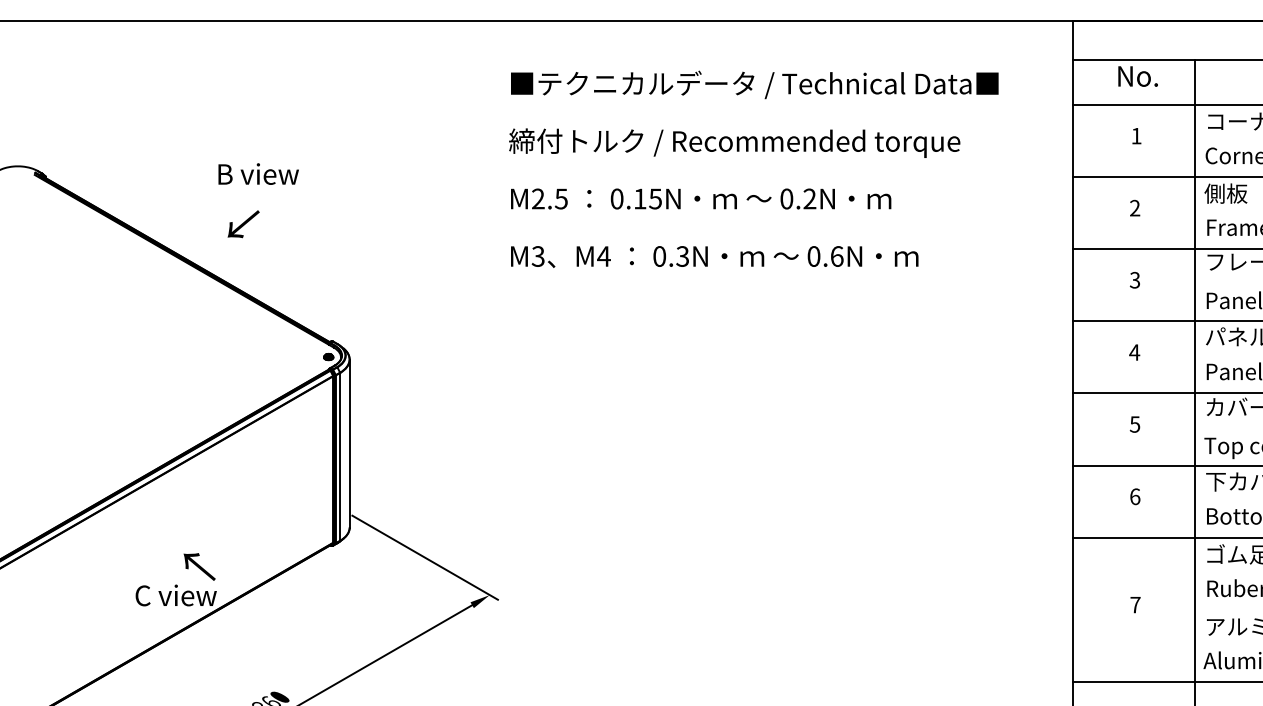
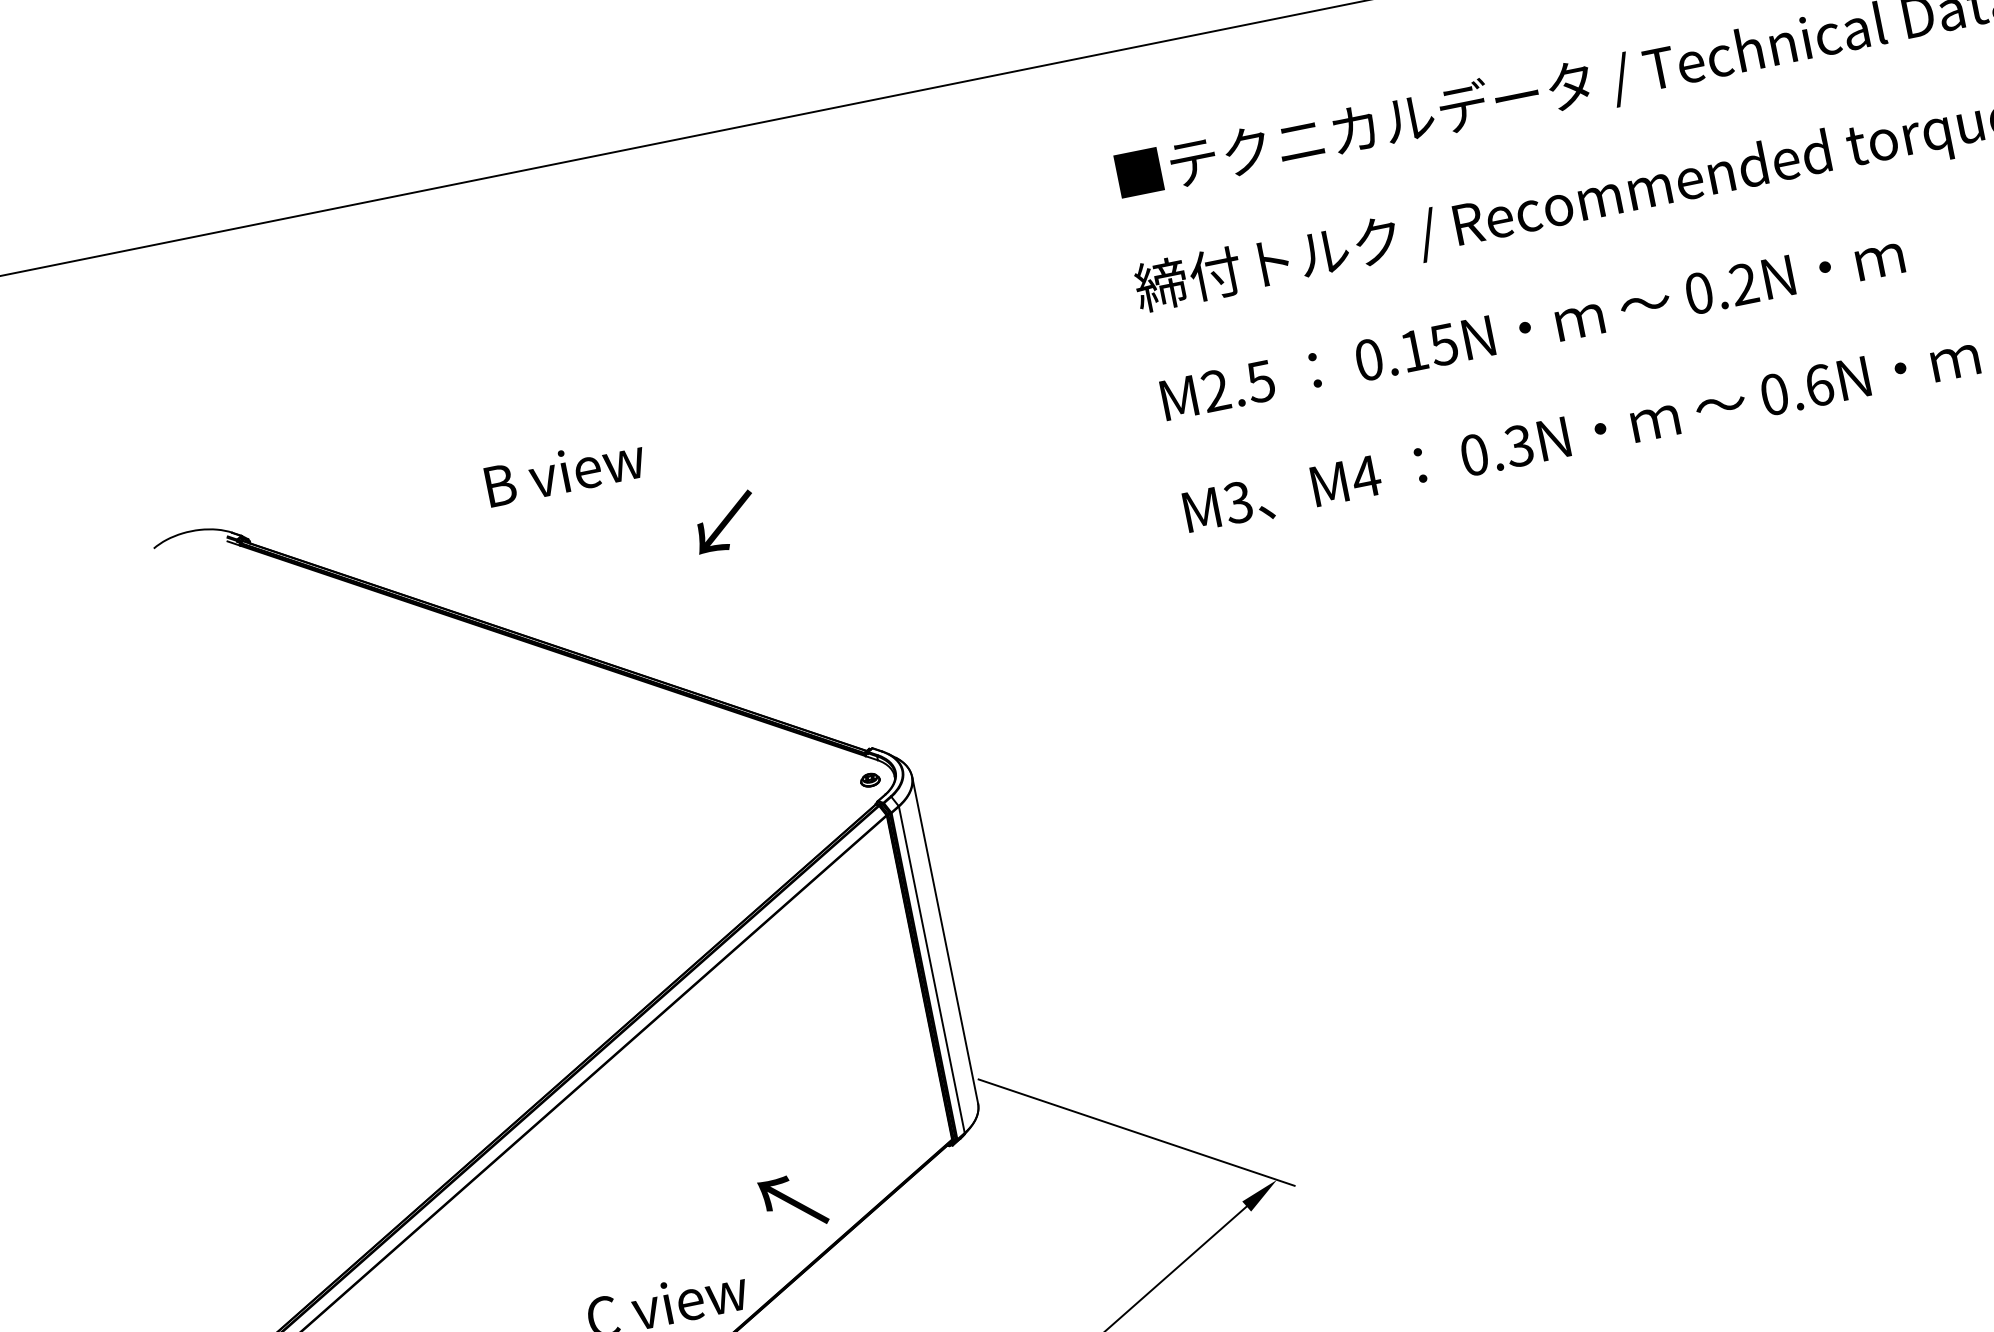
text: (258, 173) -> (564, 470), moved
text: (243, 224) -> (725, 523), moved
text: (199, 566) -> (792, 1201), moved

